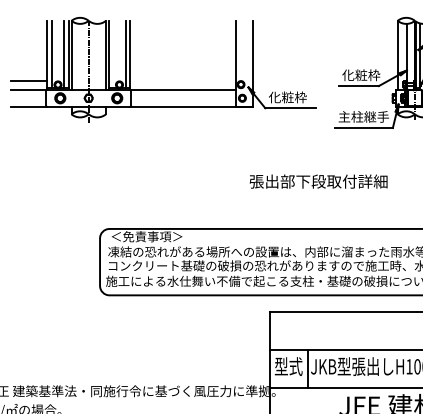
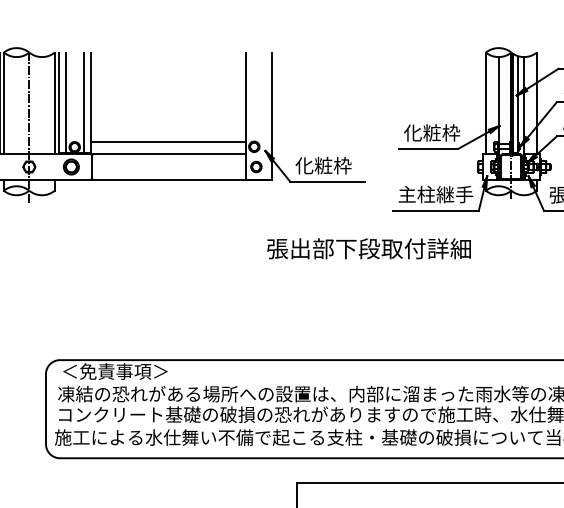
line: (113, 54) -> (65, 102), added
line: (182, 81) -> (167, 142), added
text: (318, 181) -> (368, 248), moved

